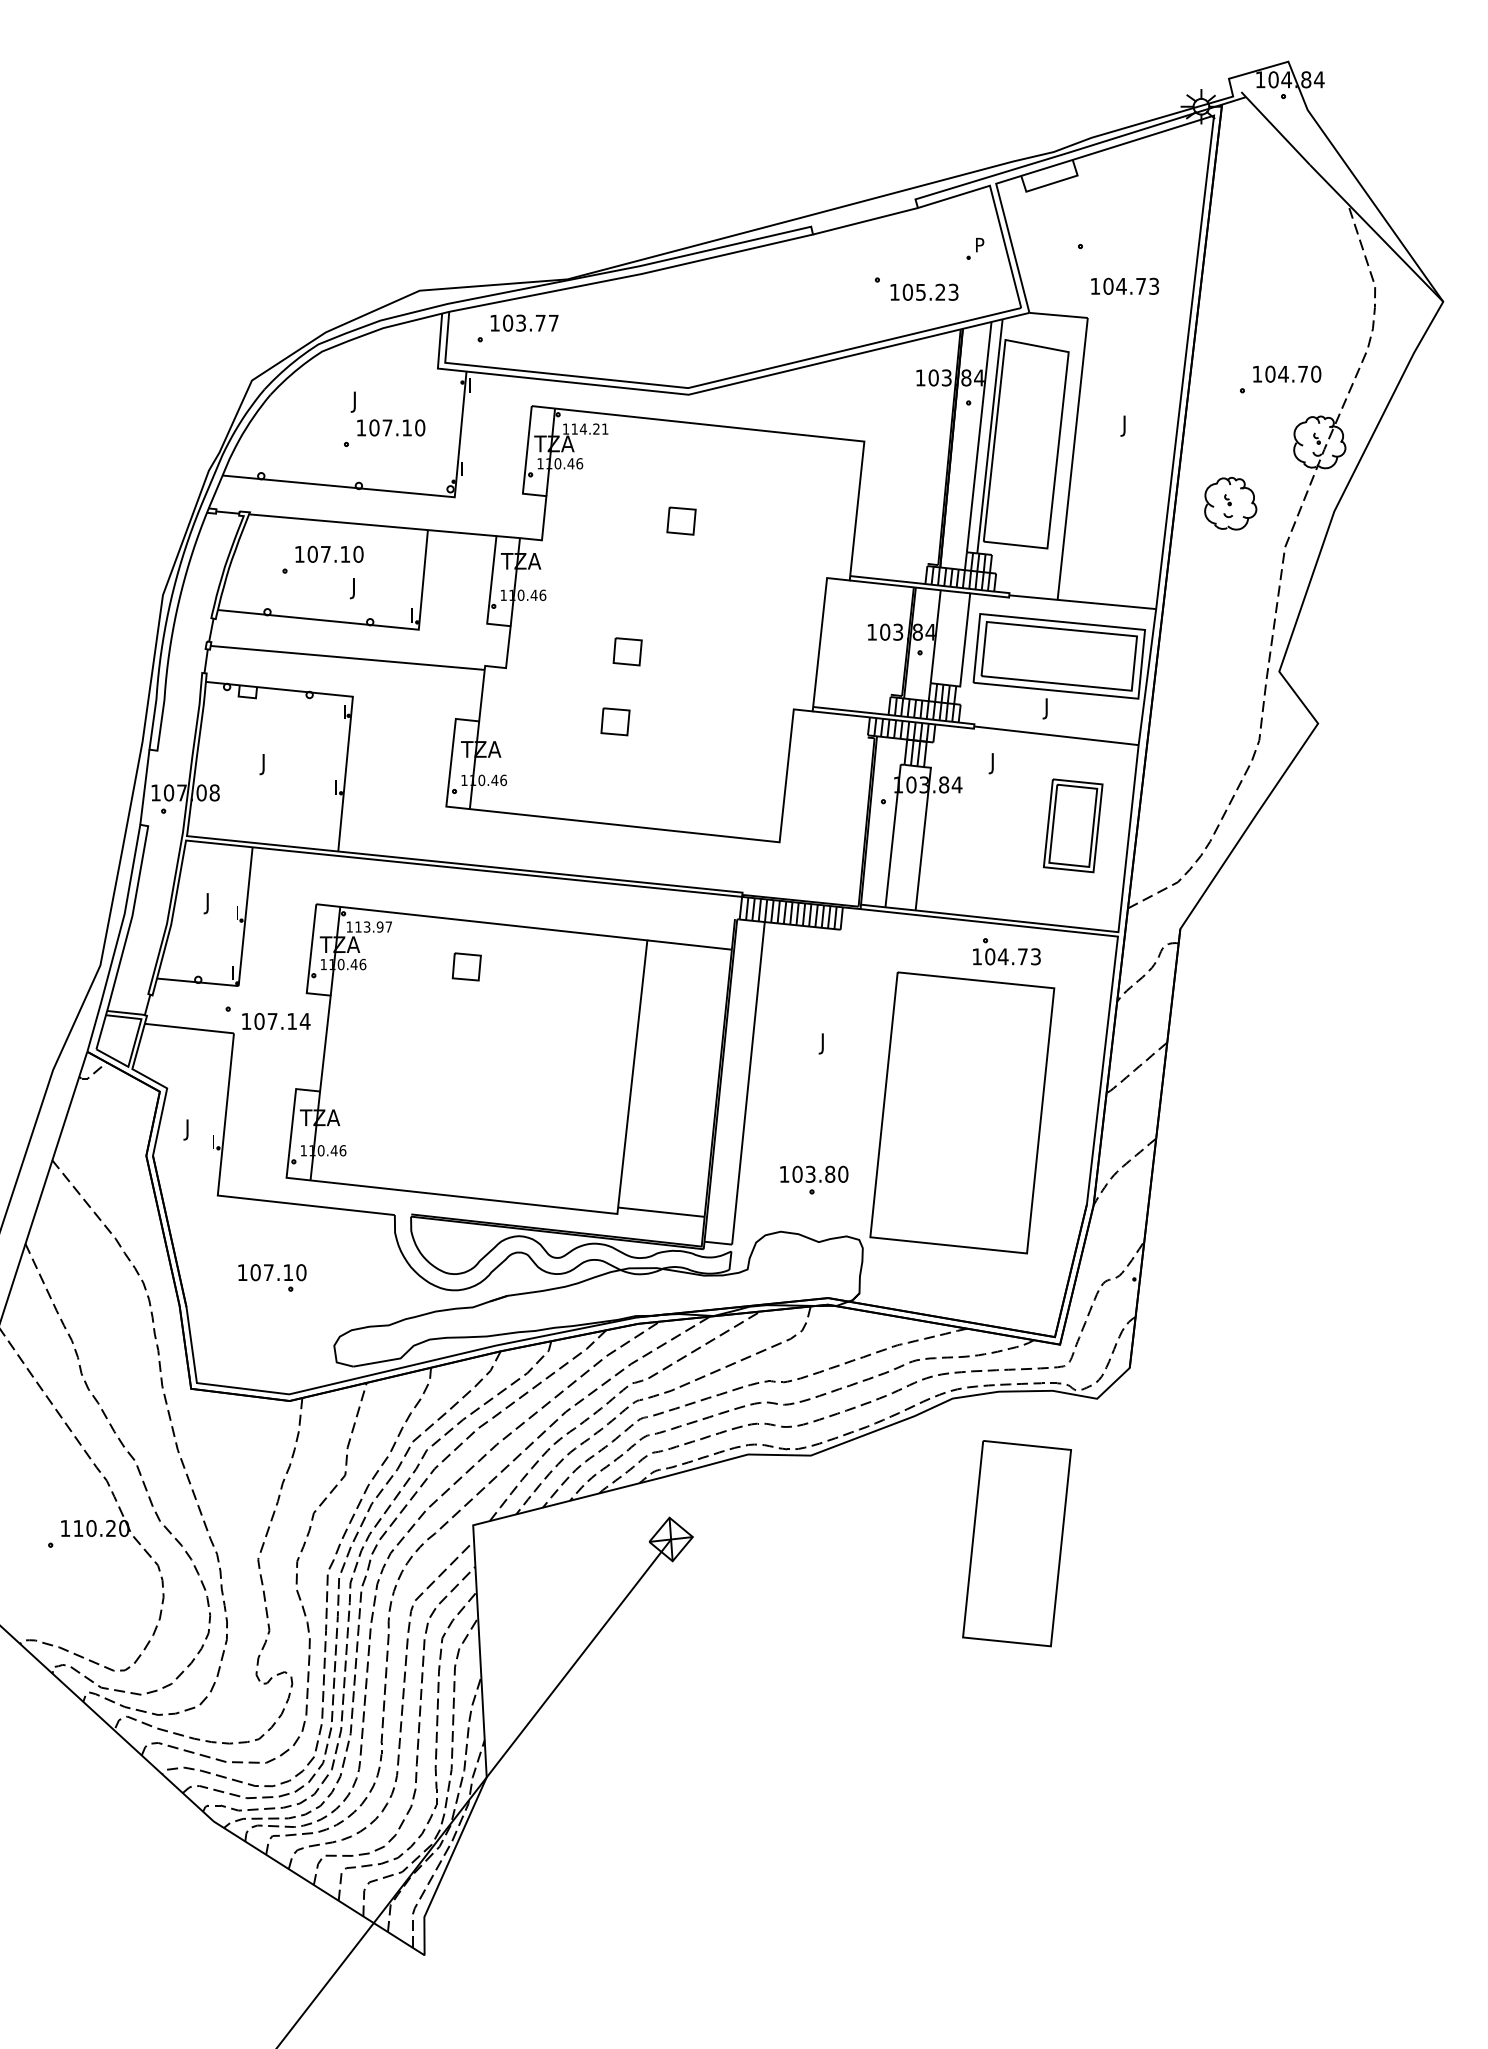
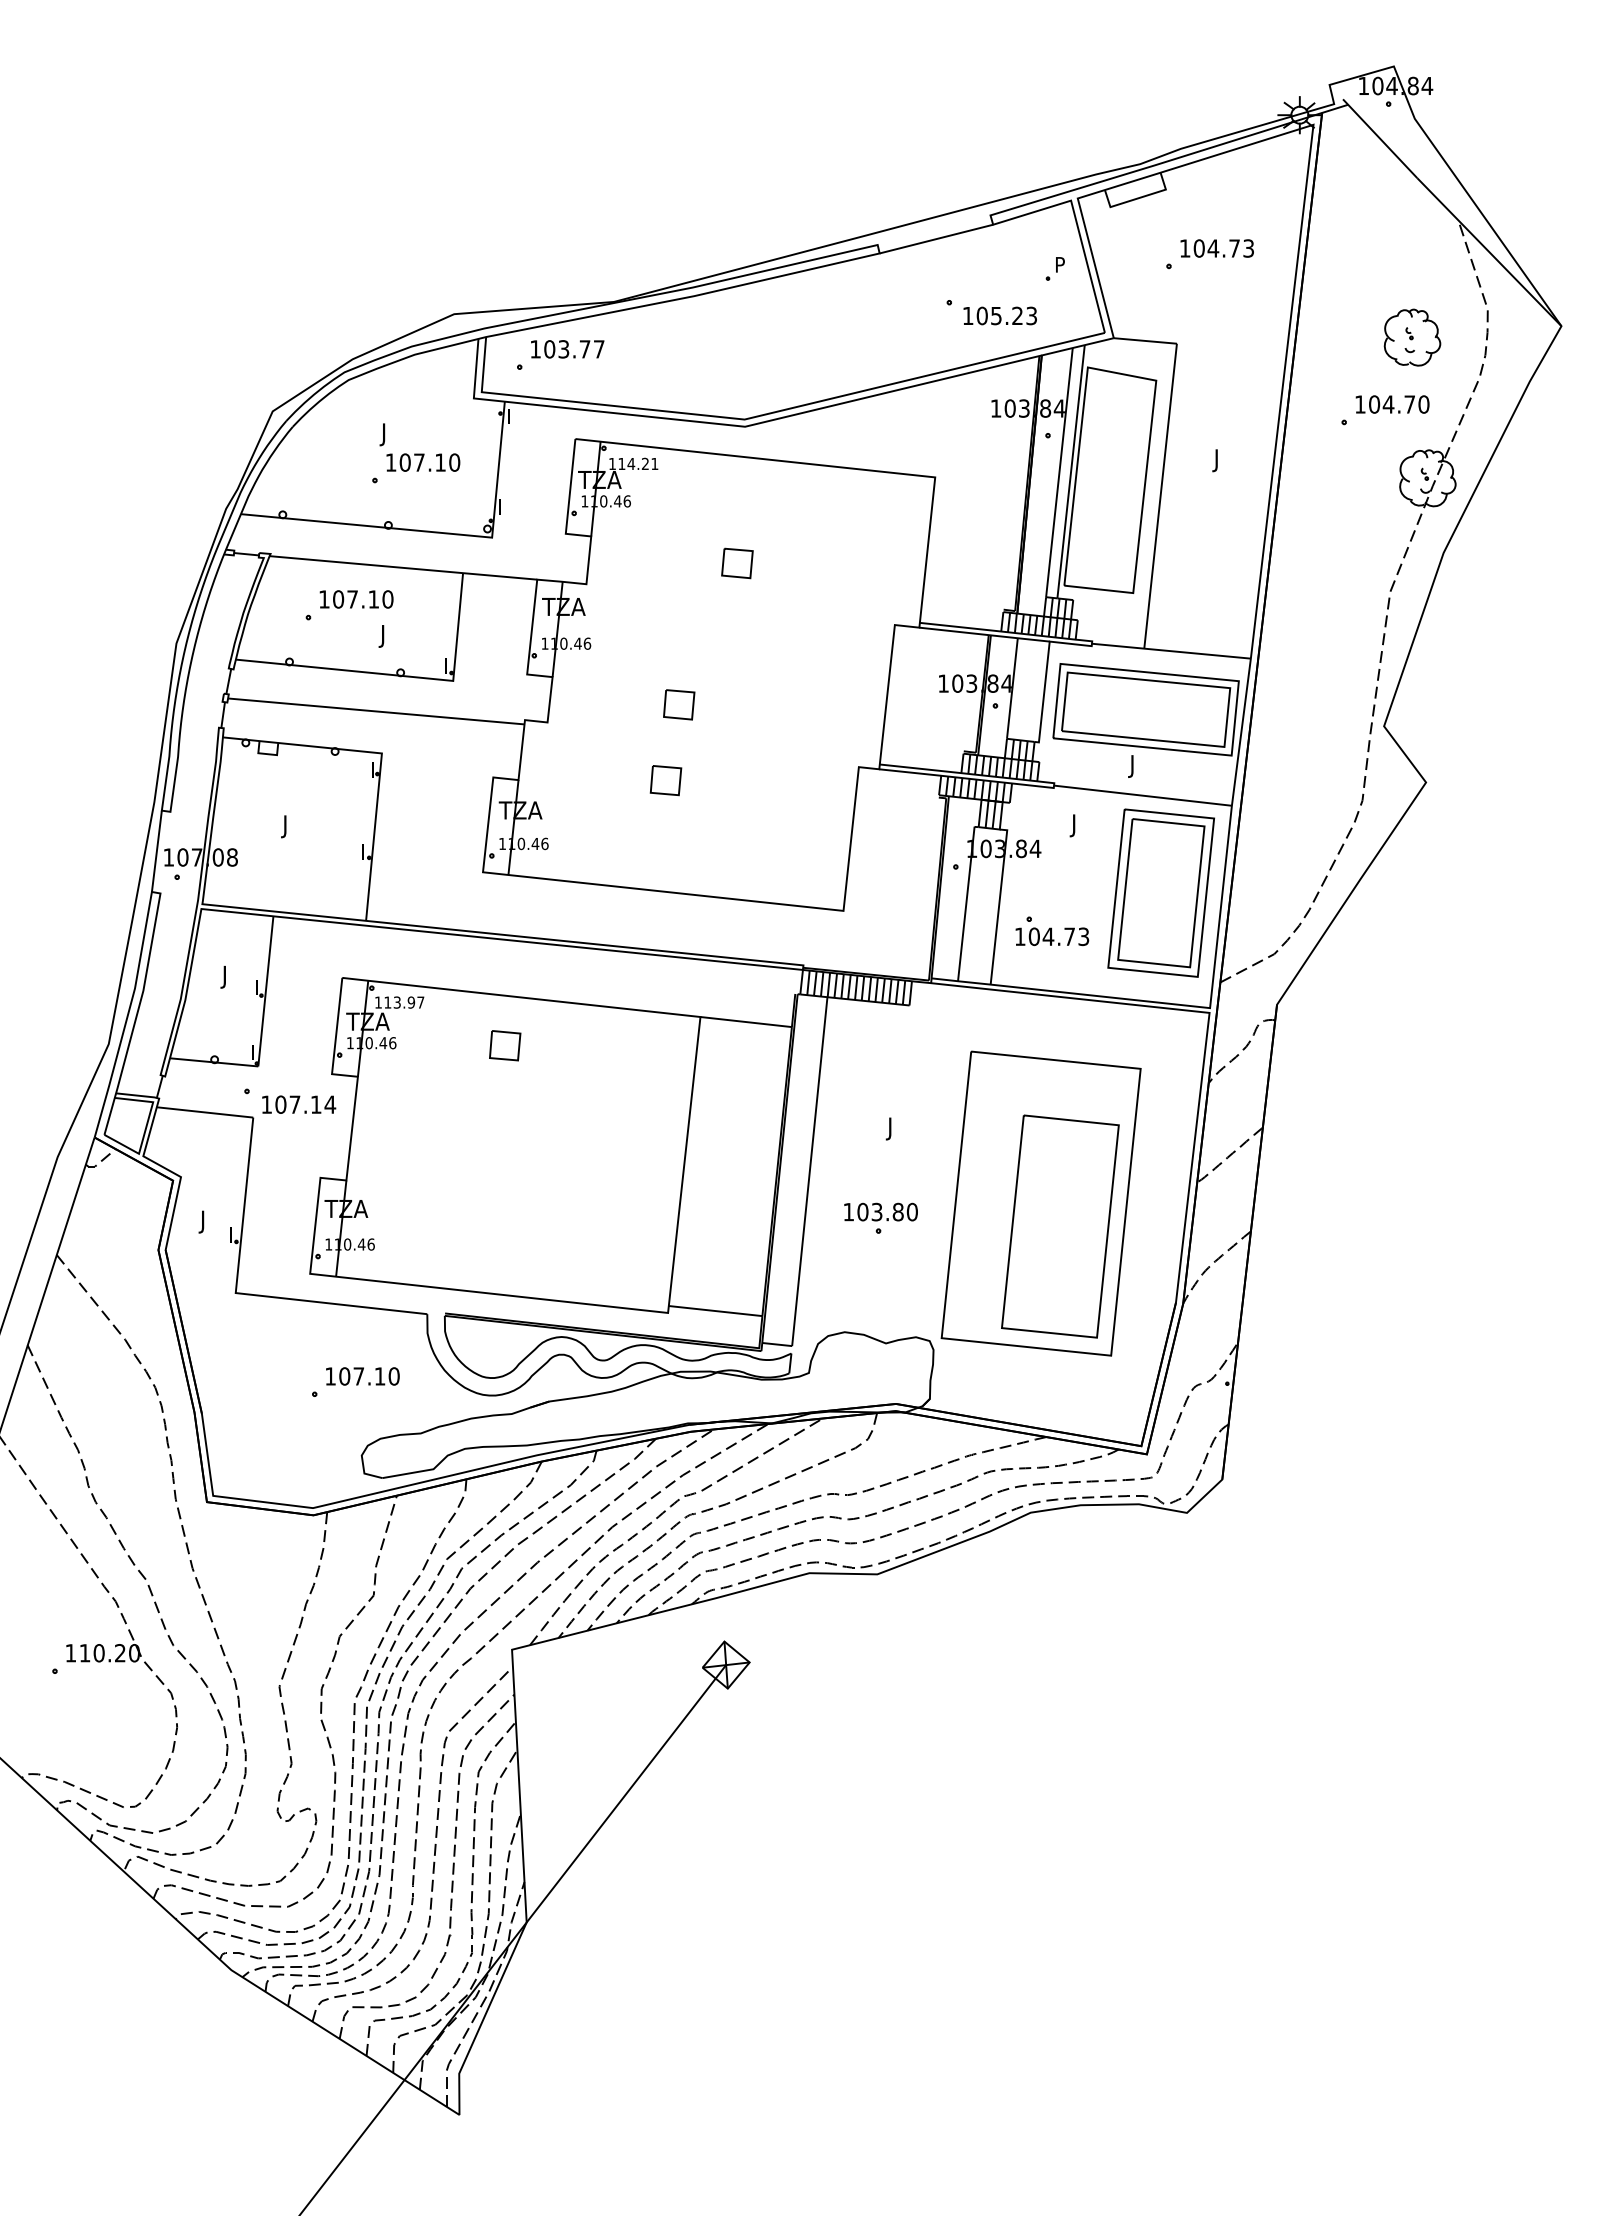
text: (1124, 286) -> (1216, 248), moved
part: (1230, 503) -> (1412, 337), moved
part: (1072, 825) -> (1160, 892), size x1.67
part: (1006, 951) -> (1052, 931), moved
part: (813, 1179) -> (880, 1217), moved
text: (272, 1272) -> (362, 1376), moved
part: (1017, 1543) -> (1060, 1226), moved

